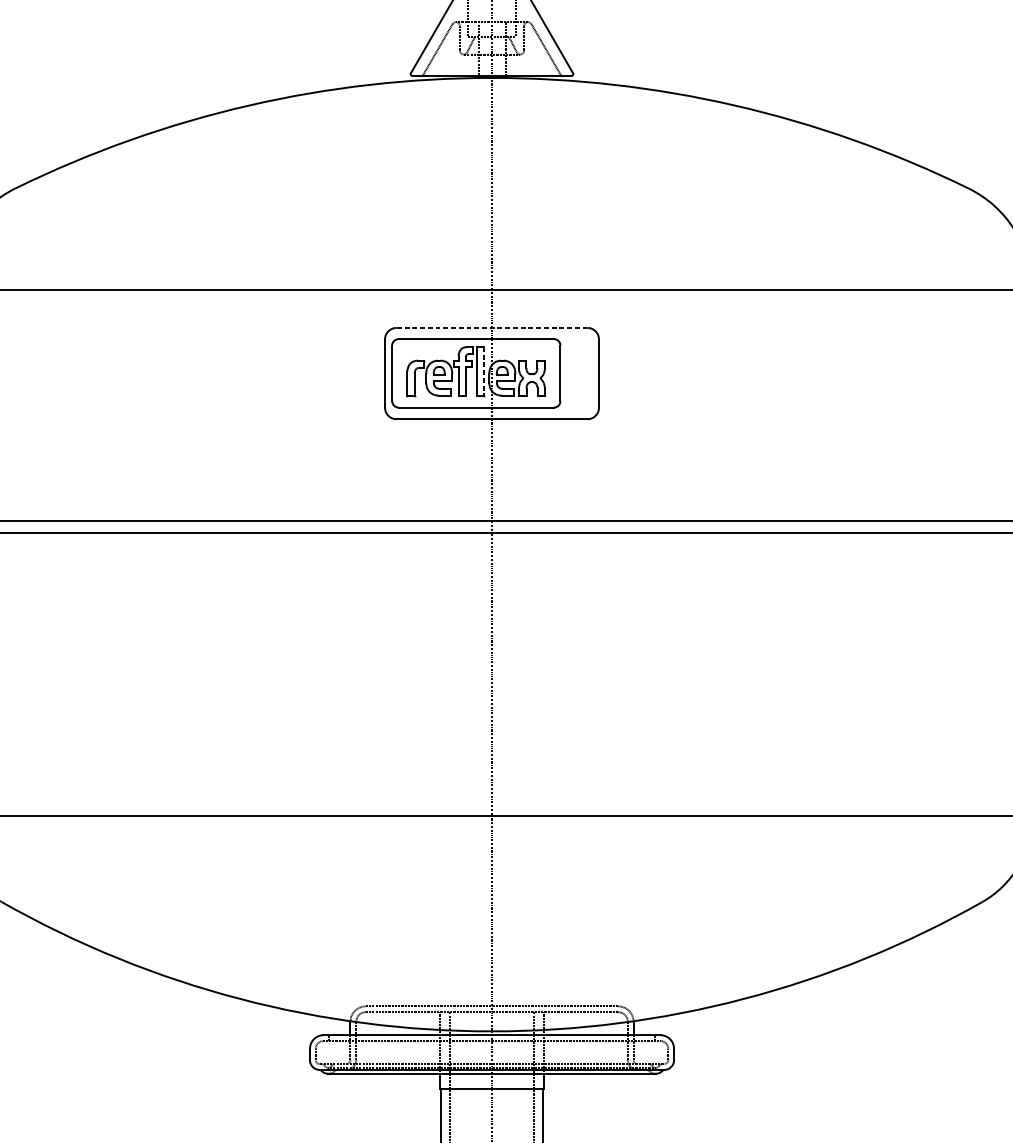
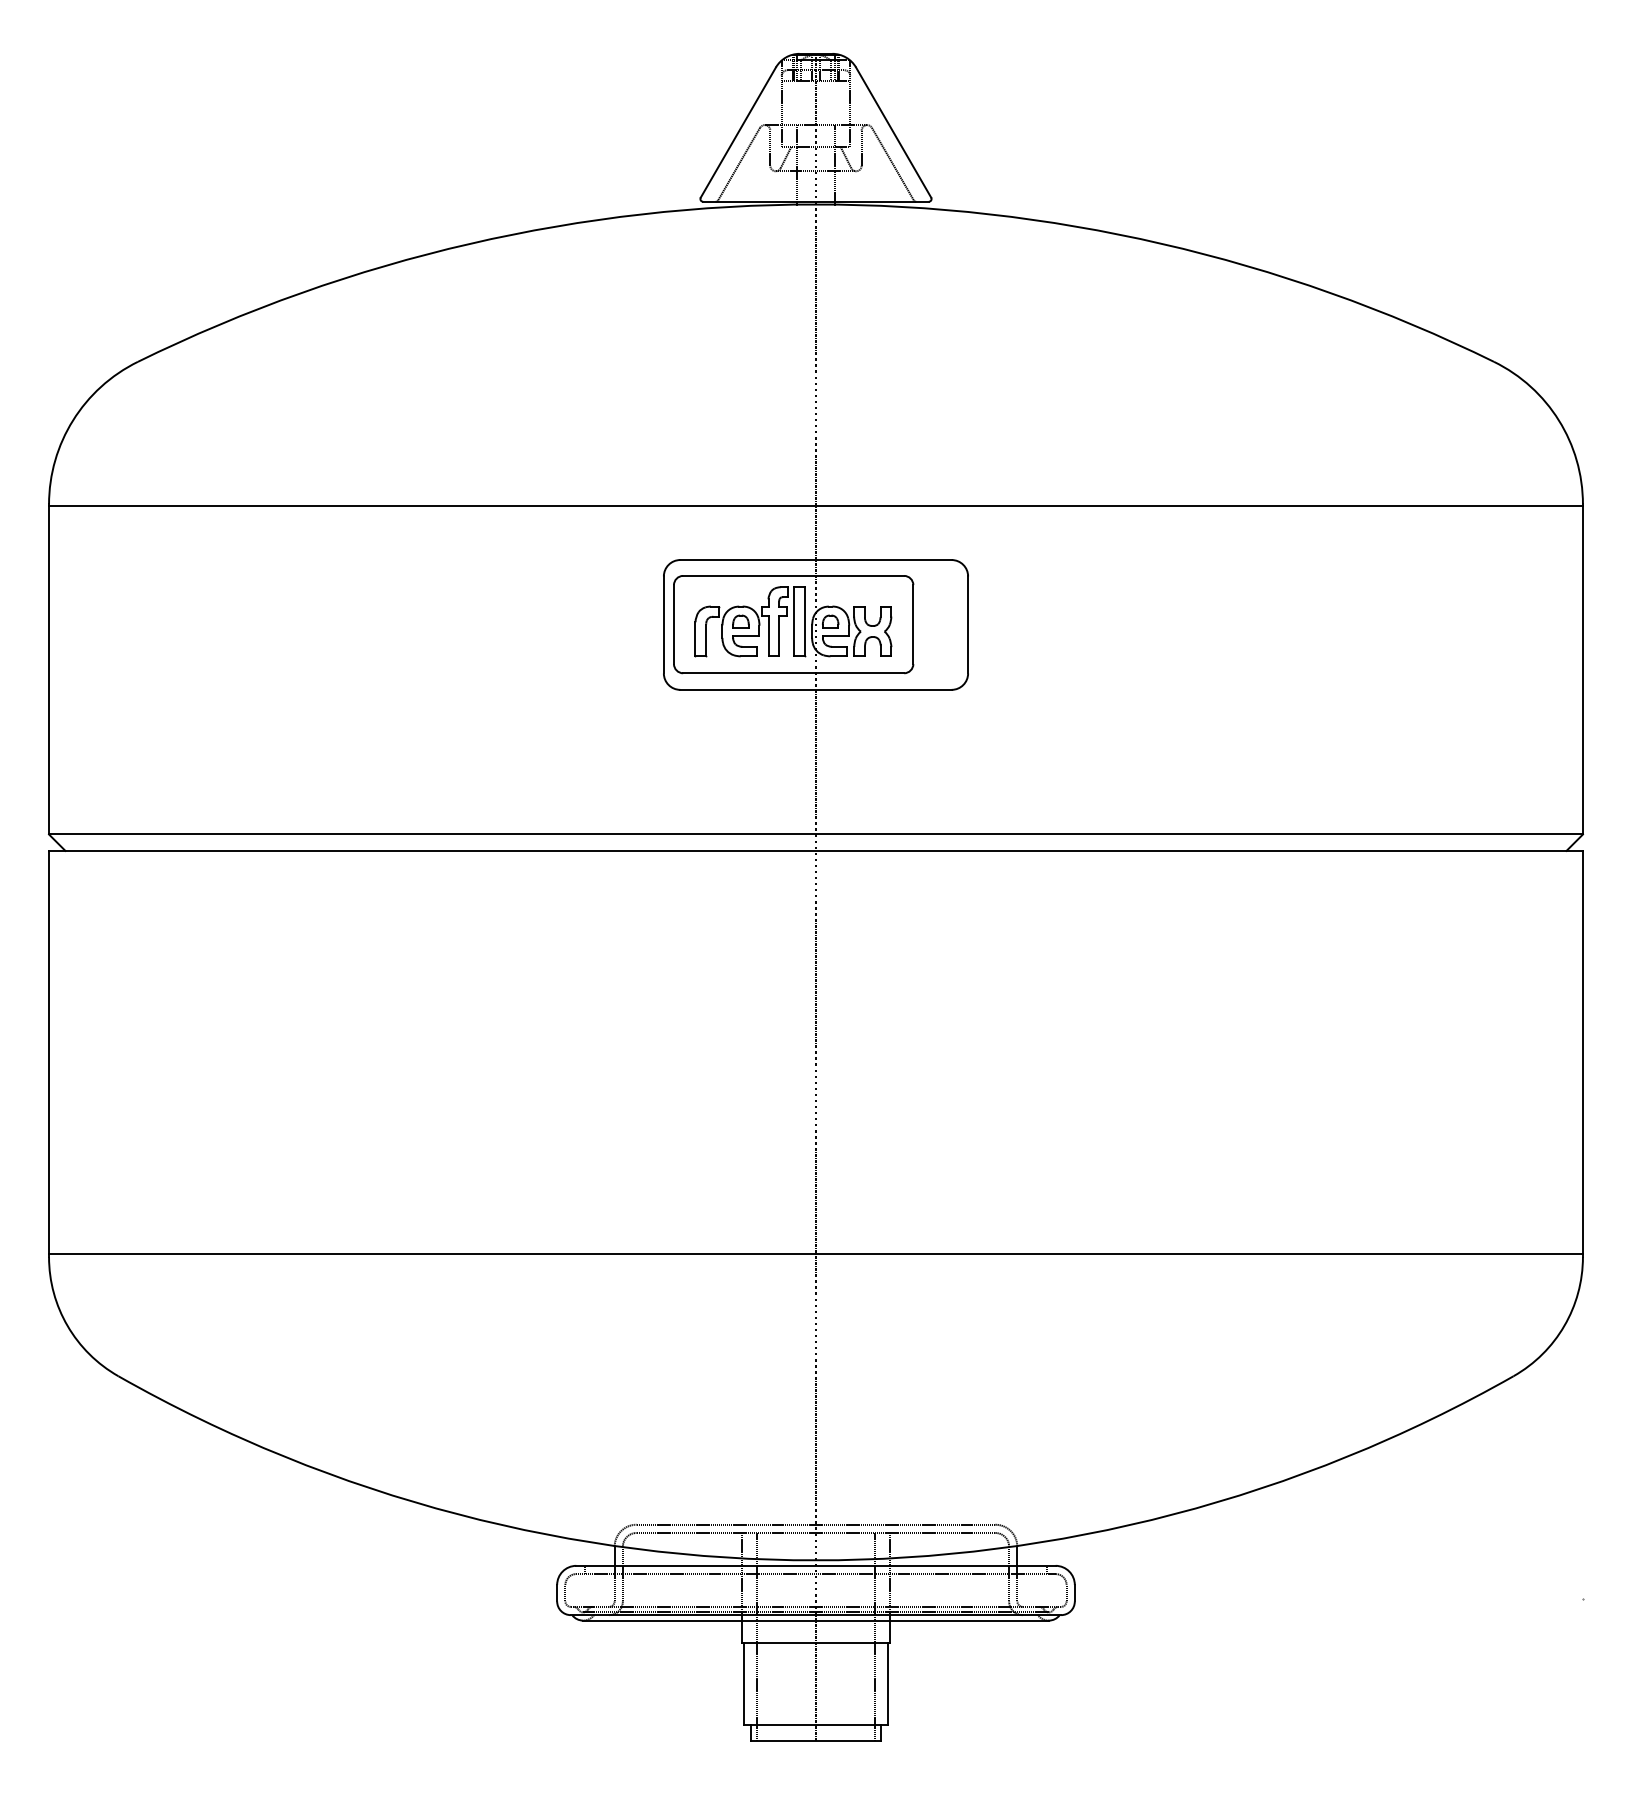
line: (492, 328) -> (816, 560), dashed -> solid
line: (483, 371) -> (804, 621), dashed -> solid

